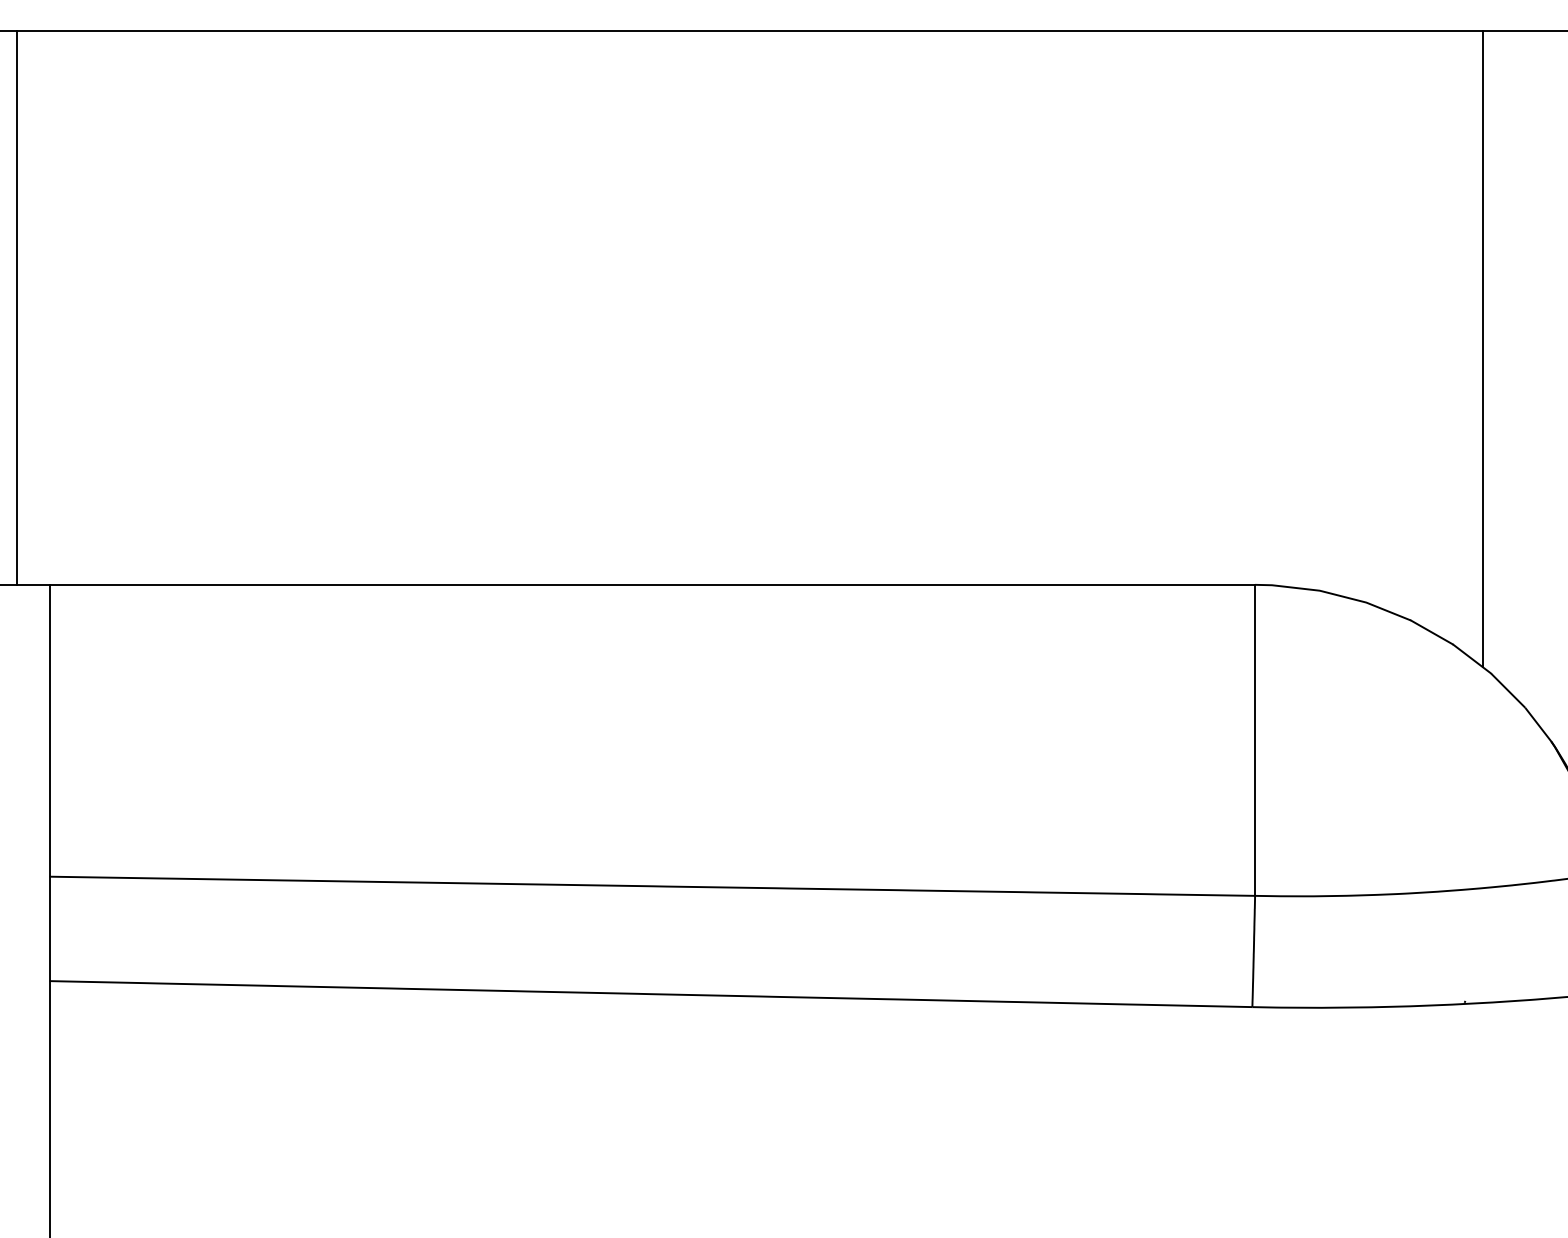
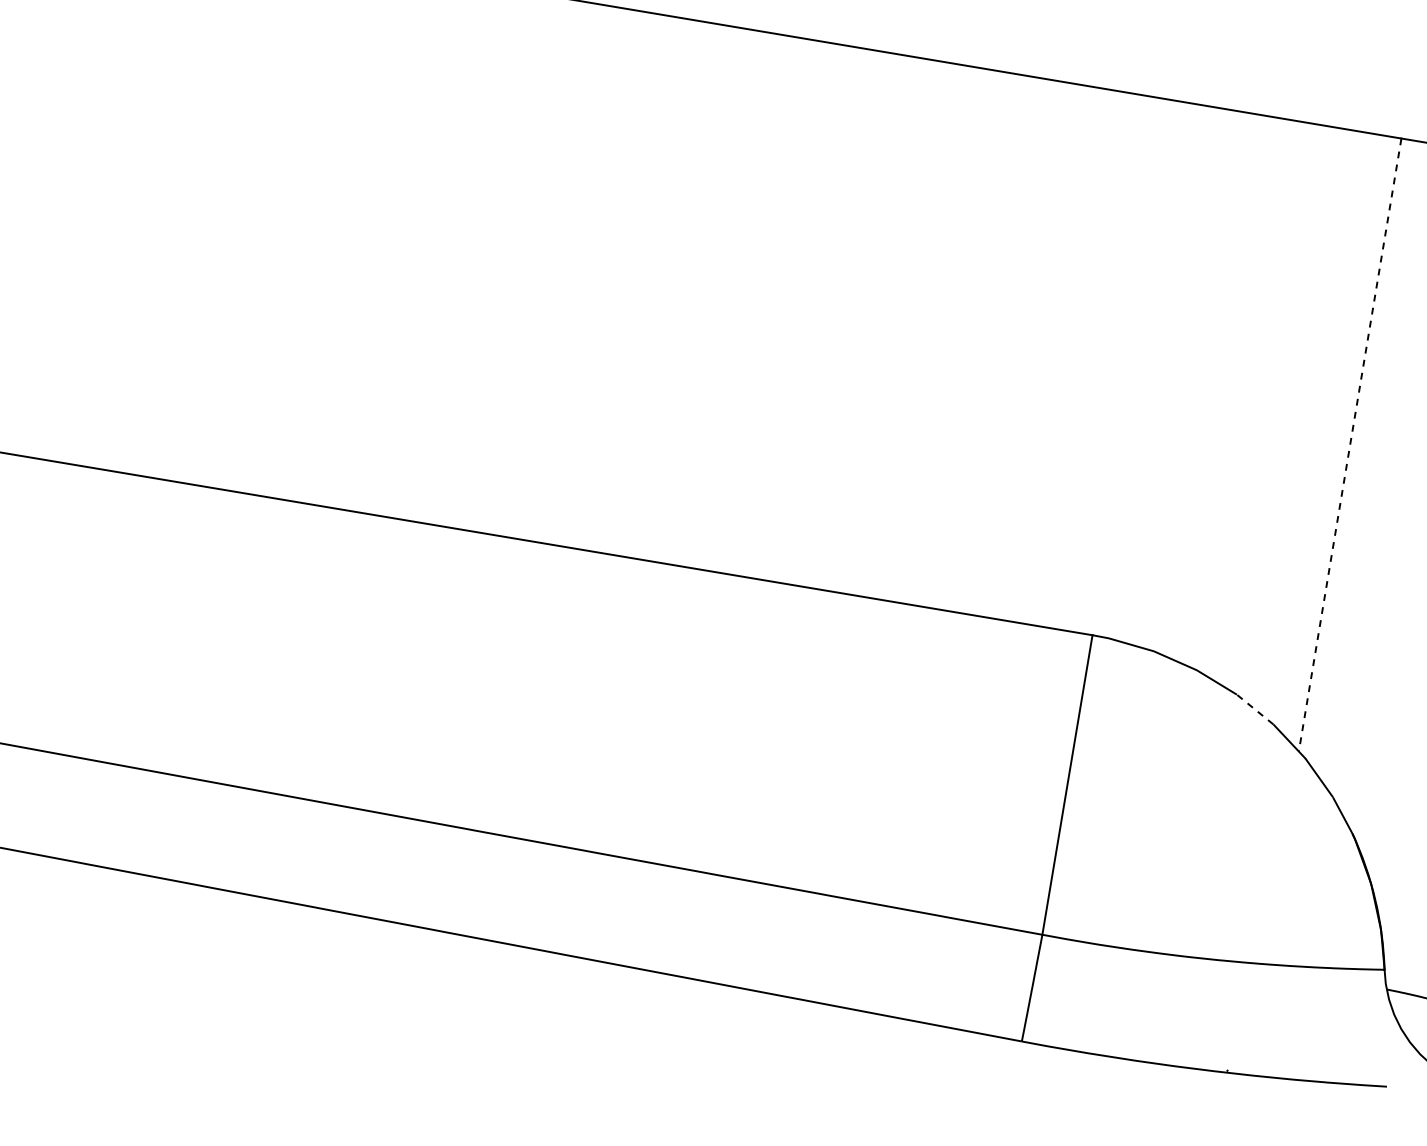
line: (1483, 349) -> (1350, 445), solid -> dashed
line: (1431, 632) -> (1254, 709), solid -> dashed

